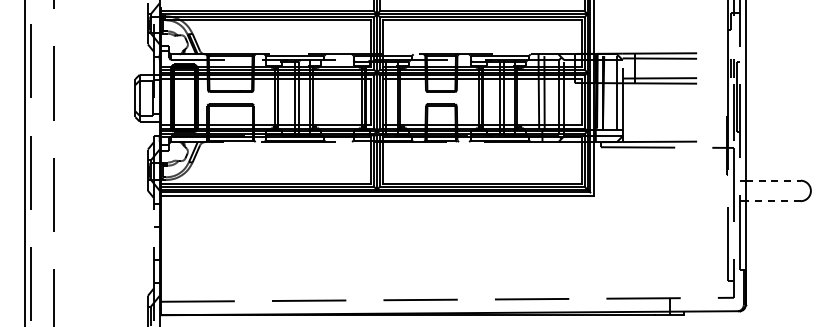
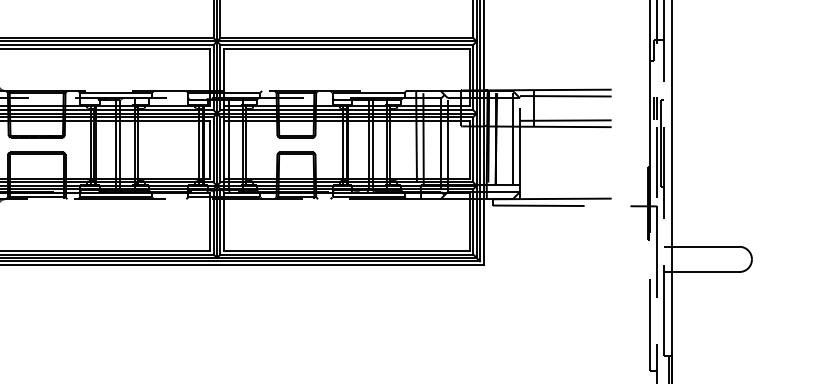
line: (773, 180) -> (705, 246), dashed -> solid
line: (773, 201) -> (705, 272), dashed -> solid

